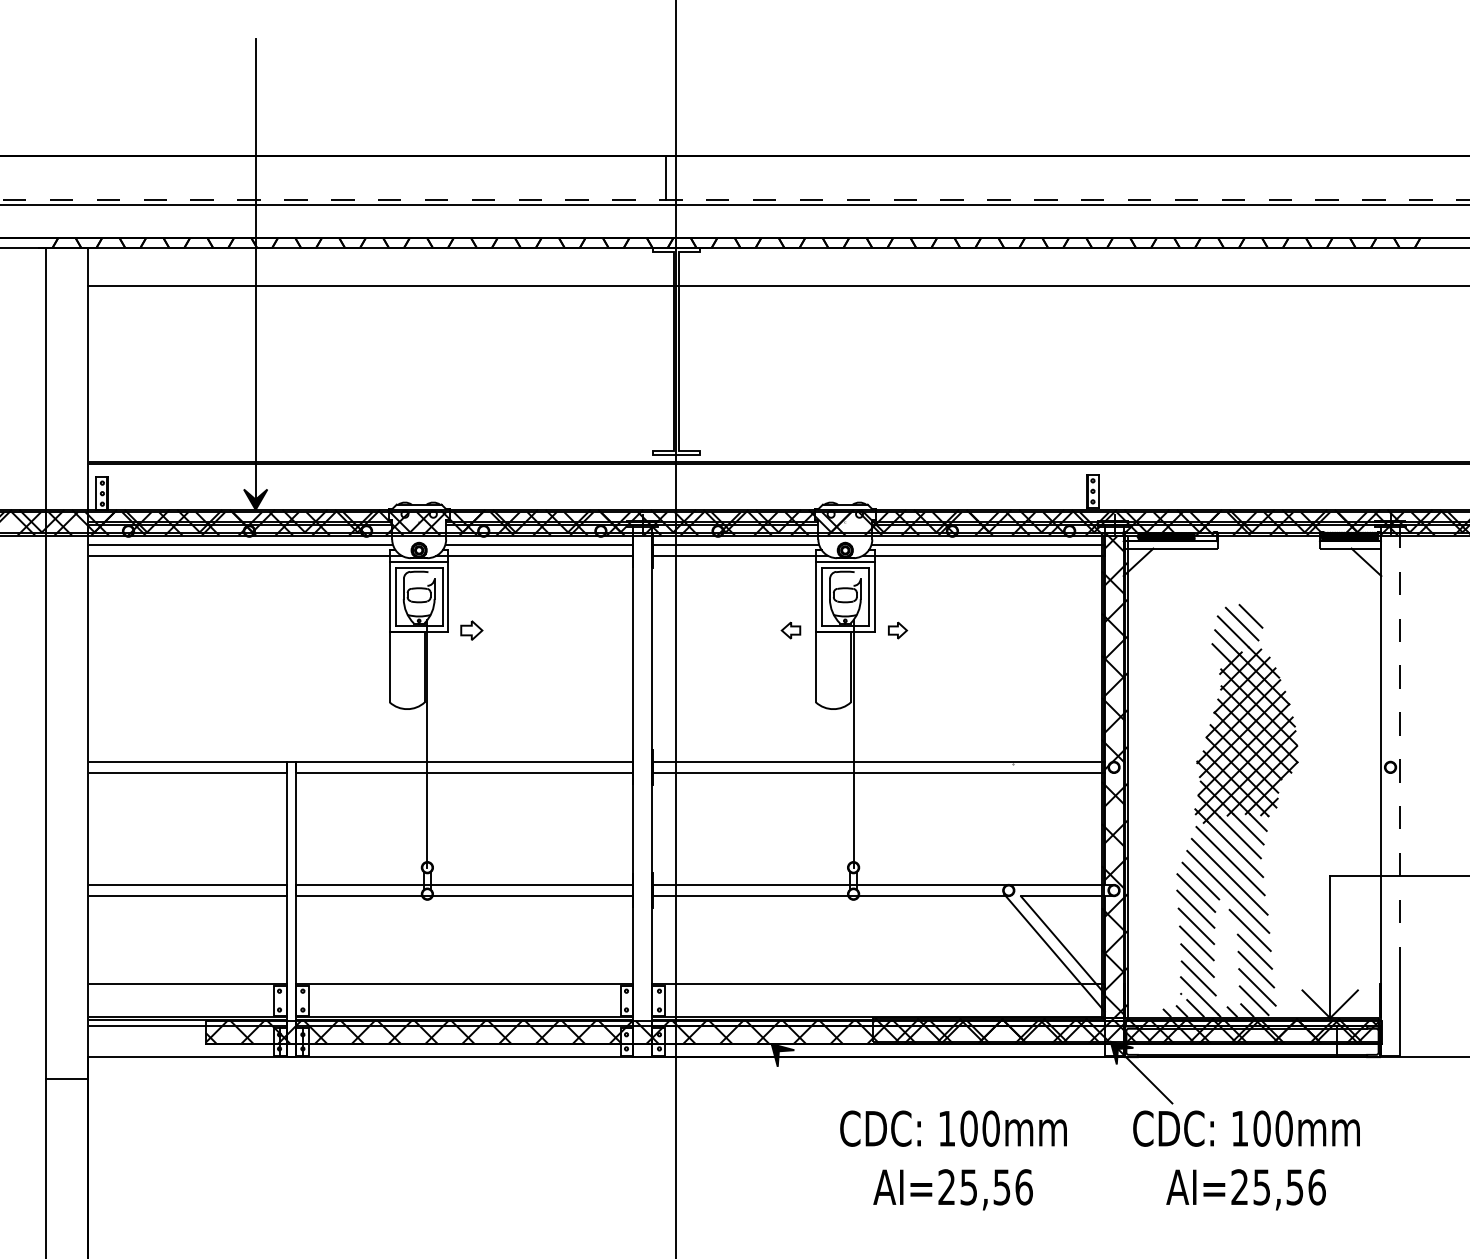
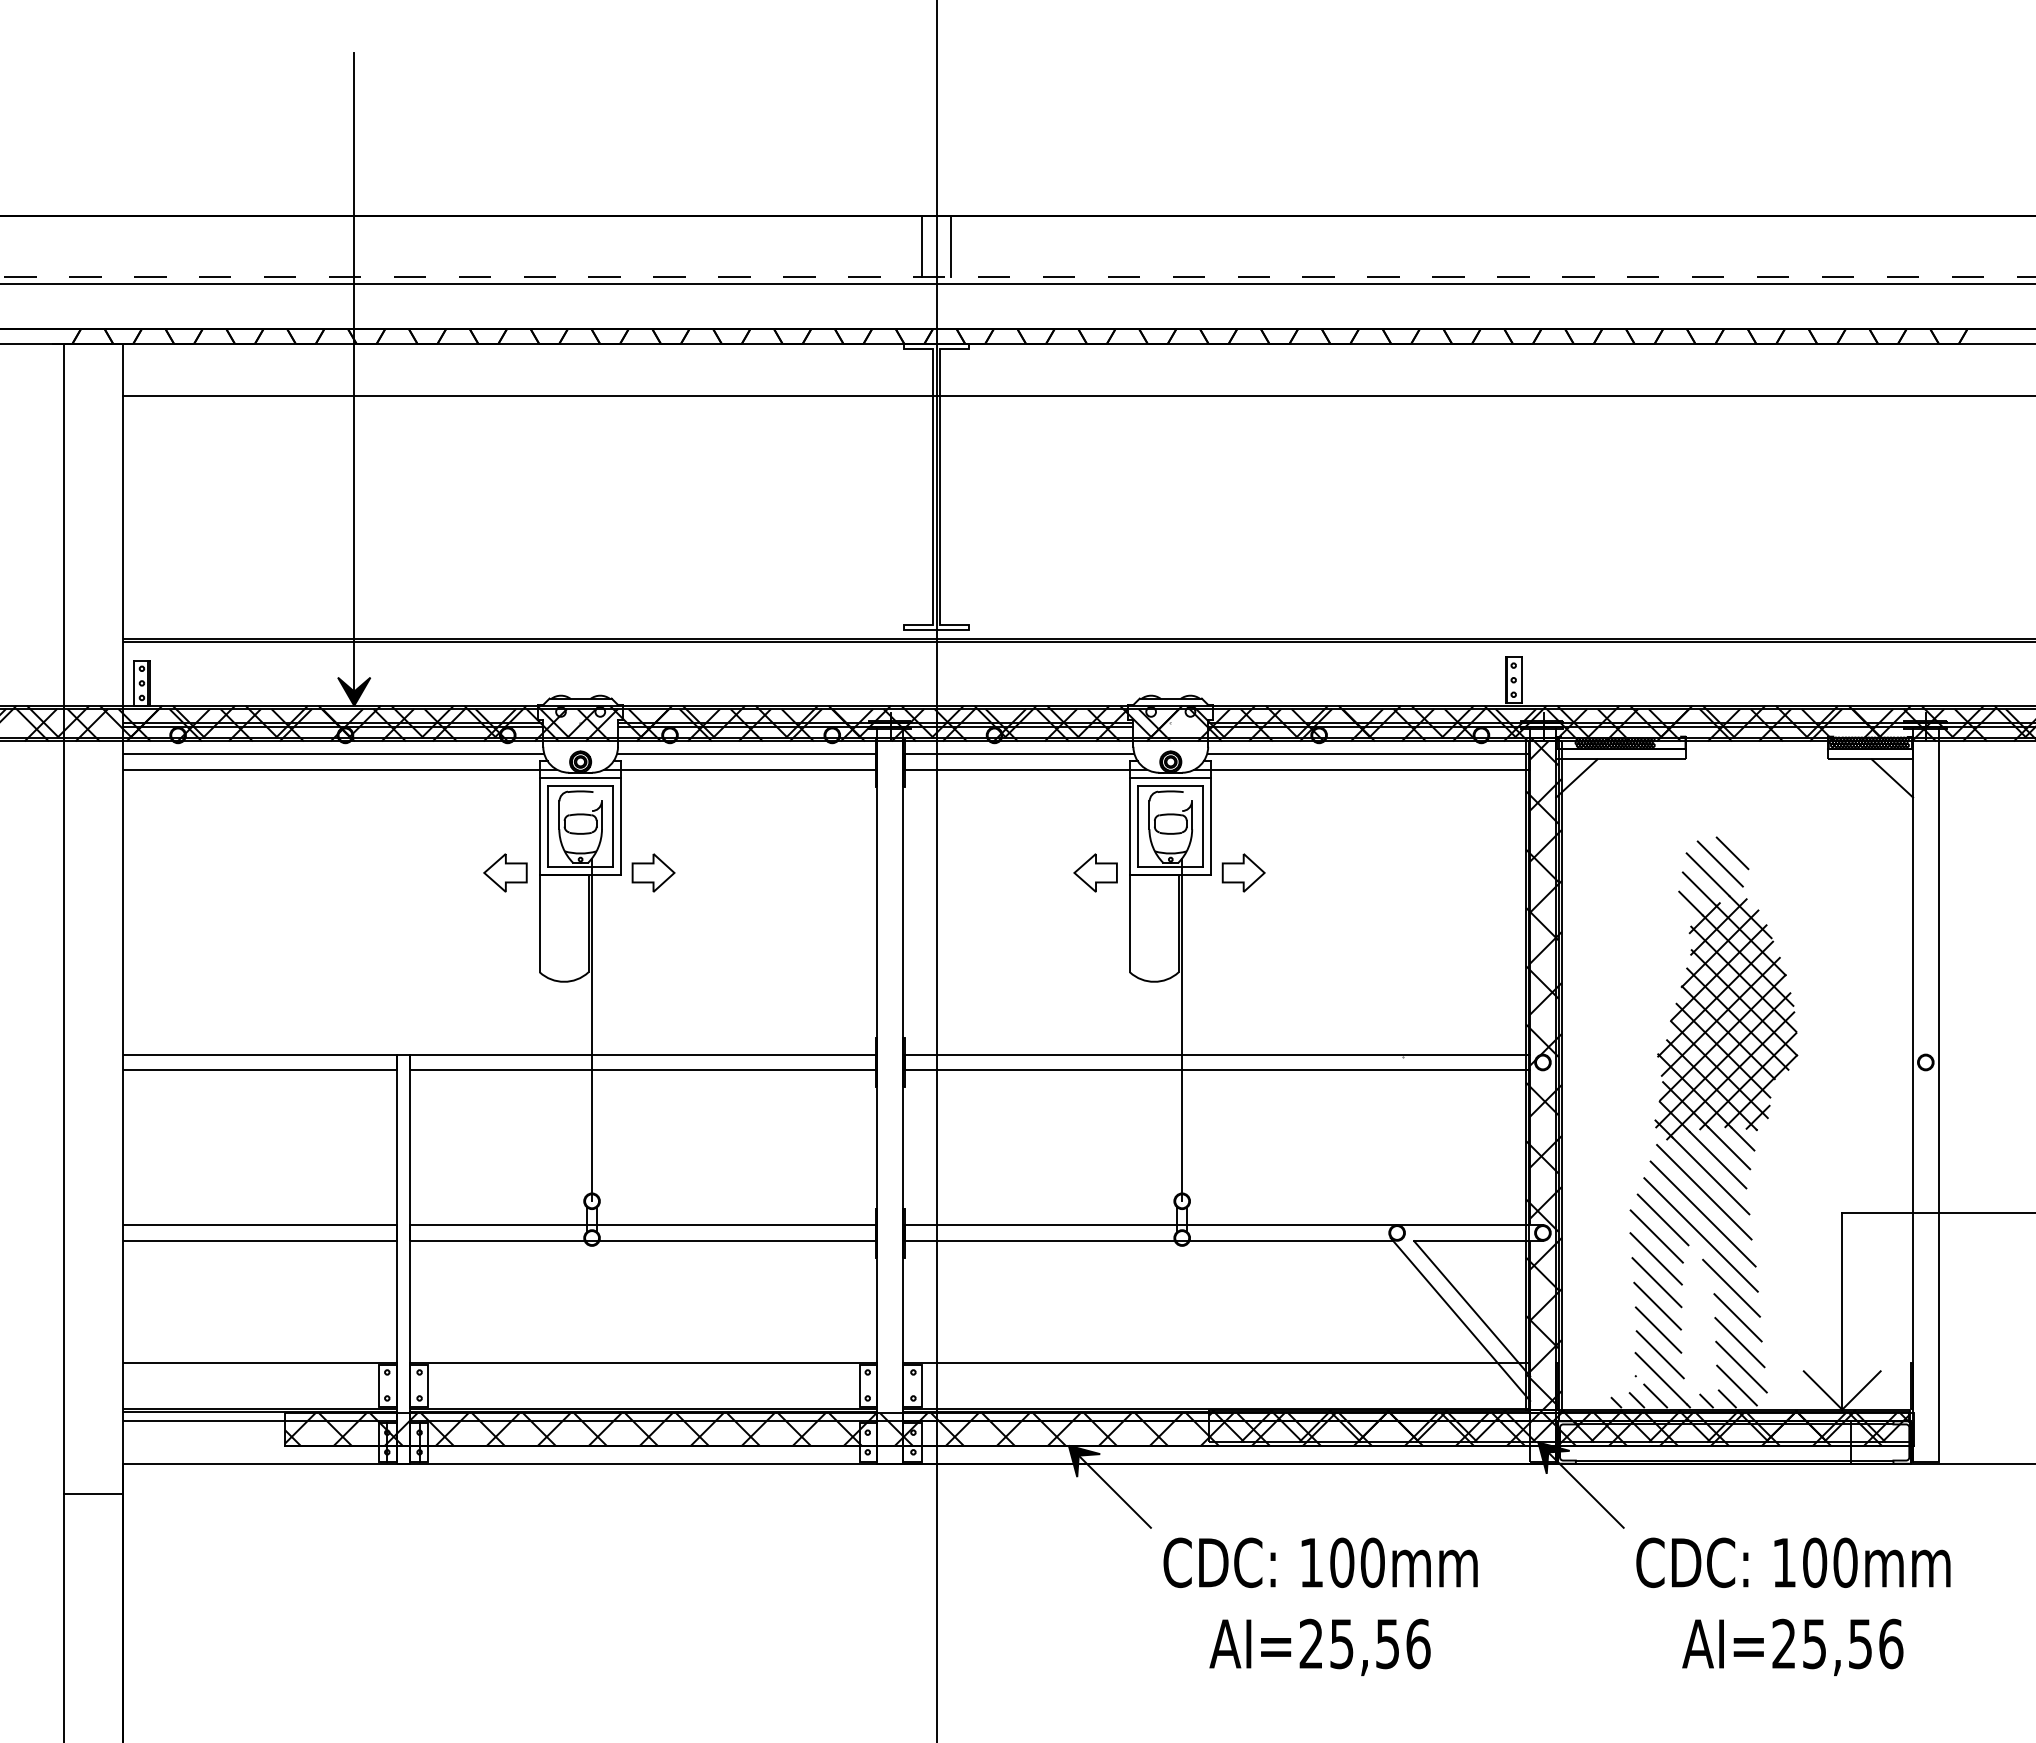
line: (686, 178) -> (951, 246), added
part: (364, 630) -> (505, 872), added
part: (471, 630) -> (653, 872), size x1.43
part: (790, 630) -> (1095, 872), size x1.67
part: (897, 630) -> (1243, 872), size x1.67
line: (1400, 747) -> (1939, 1035), dashed -> solid
line: (804, 1077) -> (1114, 1491), added
text: (1246, 1160) -> (1793, 1606), moved

